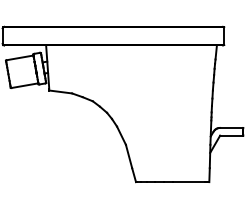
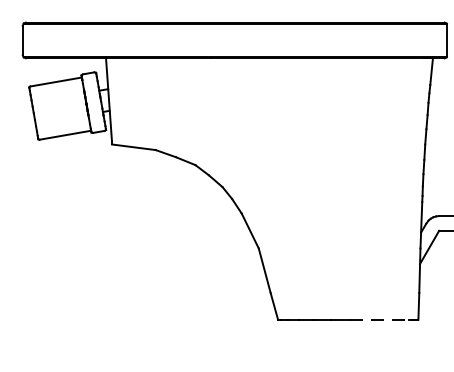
line: (189, 182) -> (380, 320), solid -> dashed

